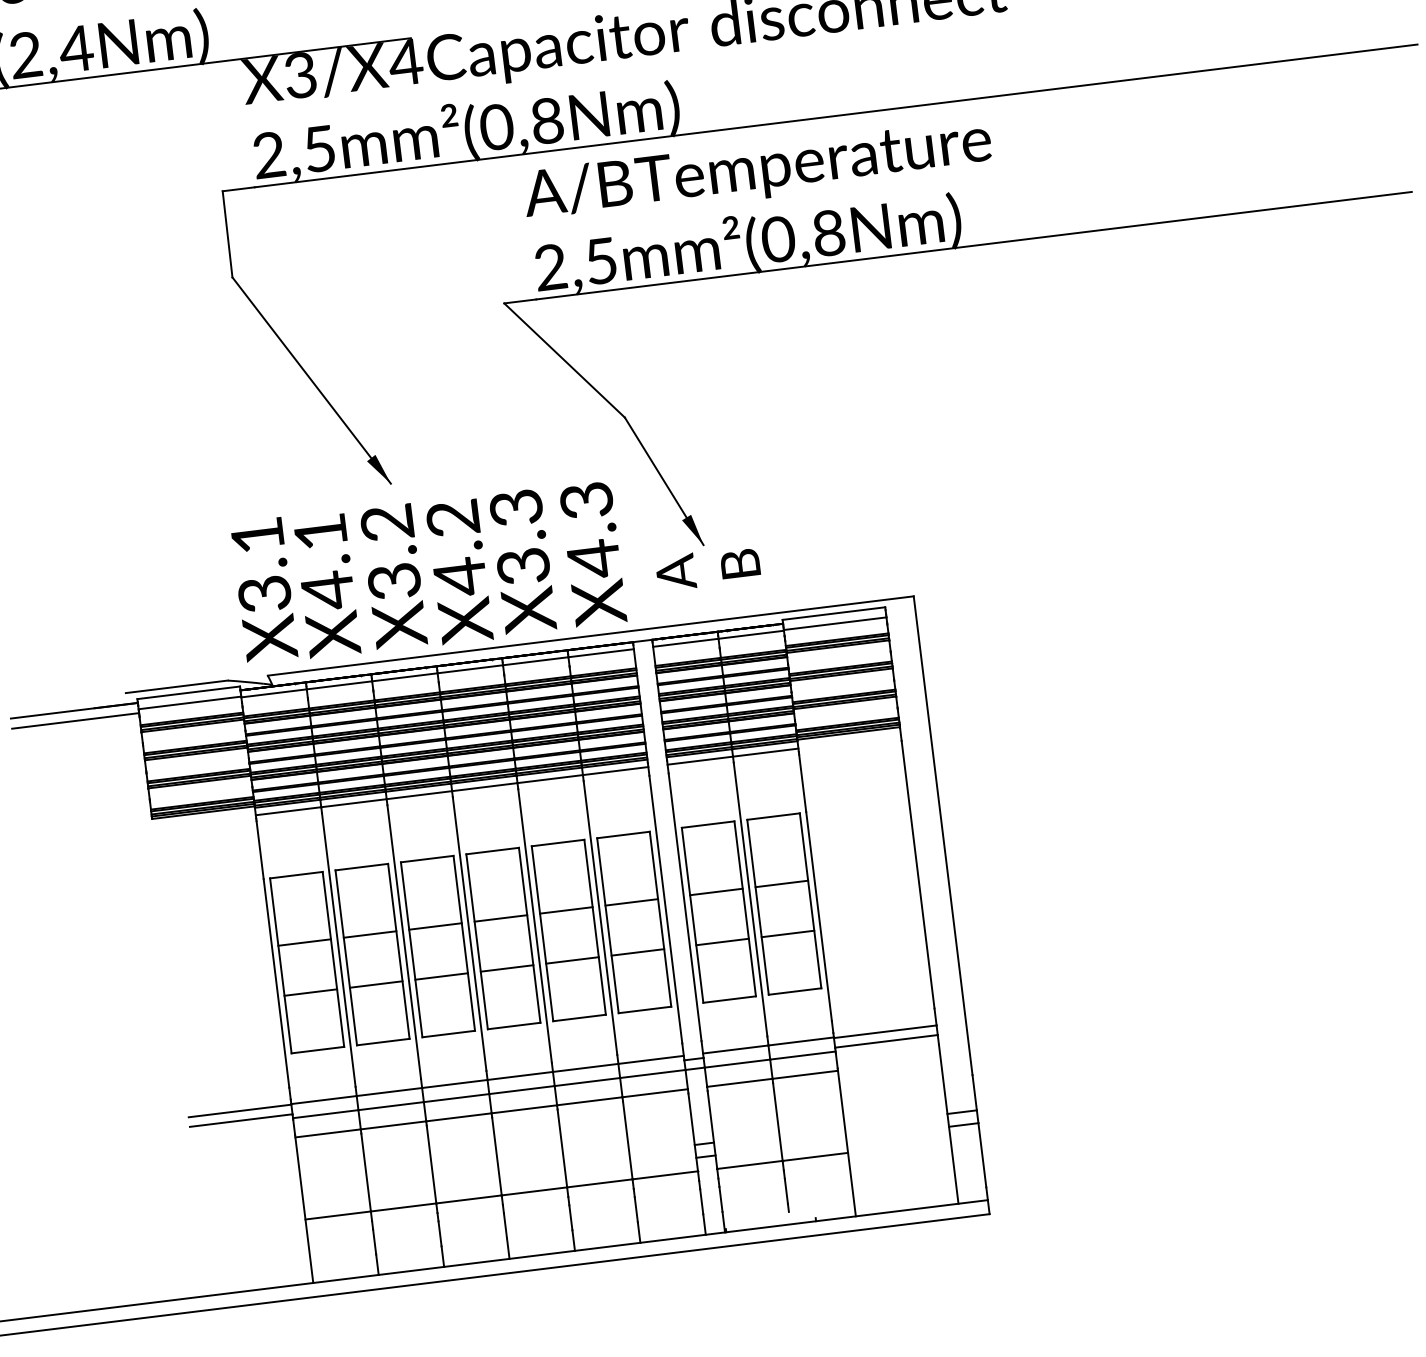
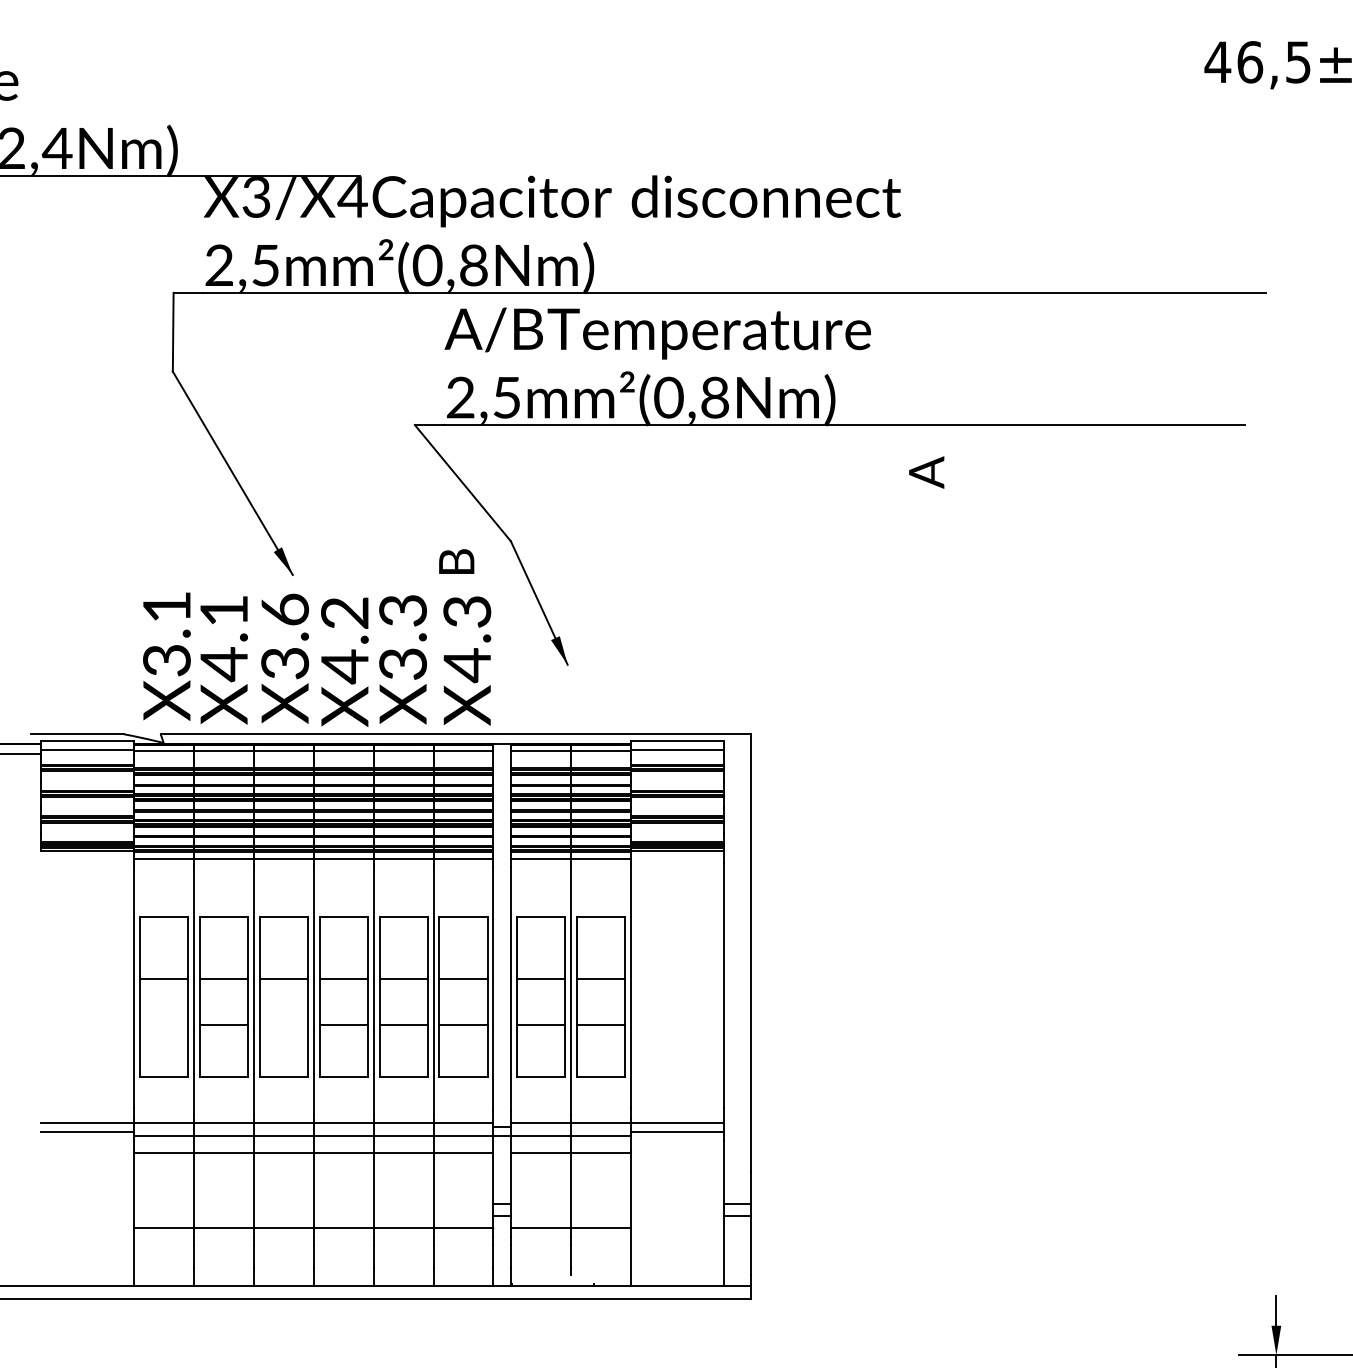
text: (387, 522) -> (285, 609), X3.2 -> X3.6
text: (740, 563) -> (456, 561), moved
text: (675, 572) -> (926, 472), moved
line: (441, 976) -> (283, 1024), removed
line: (310, 992) -> (164, 1024), removed

